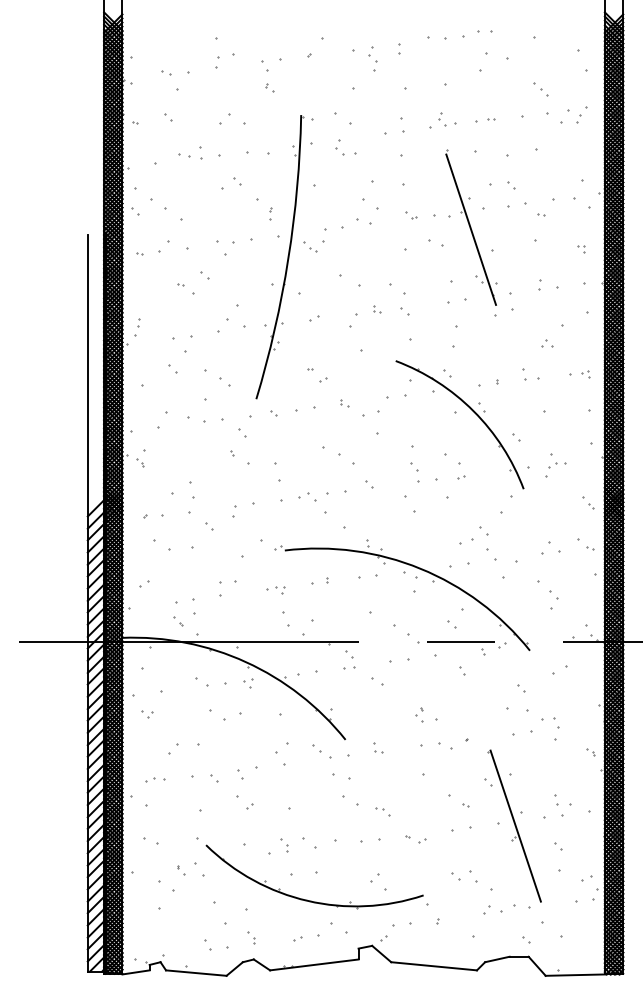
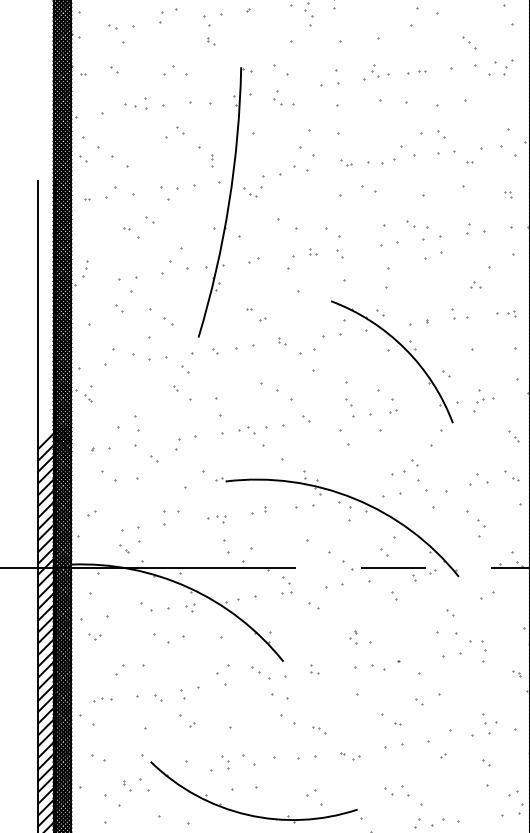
line: (471, 229) -> (403, 176), removed
line: (515, 825) -> (445, 743), removed

